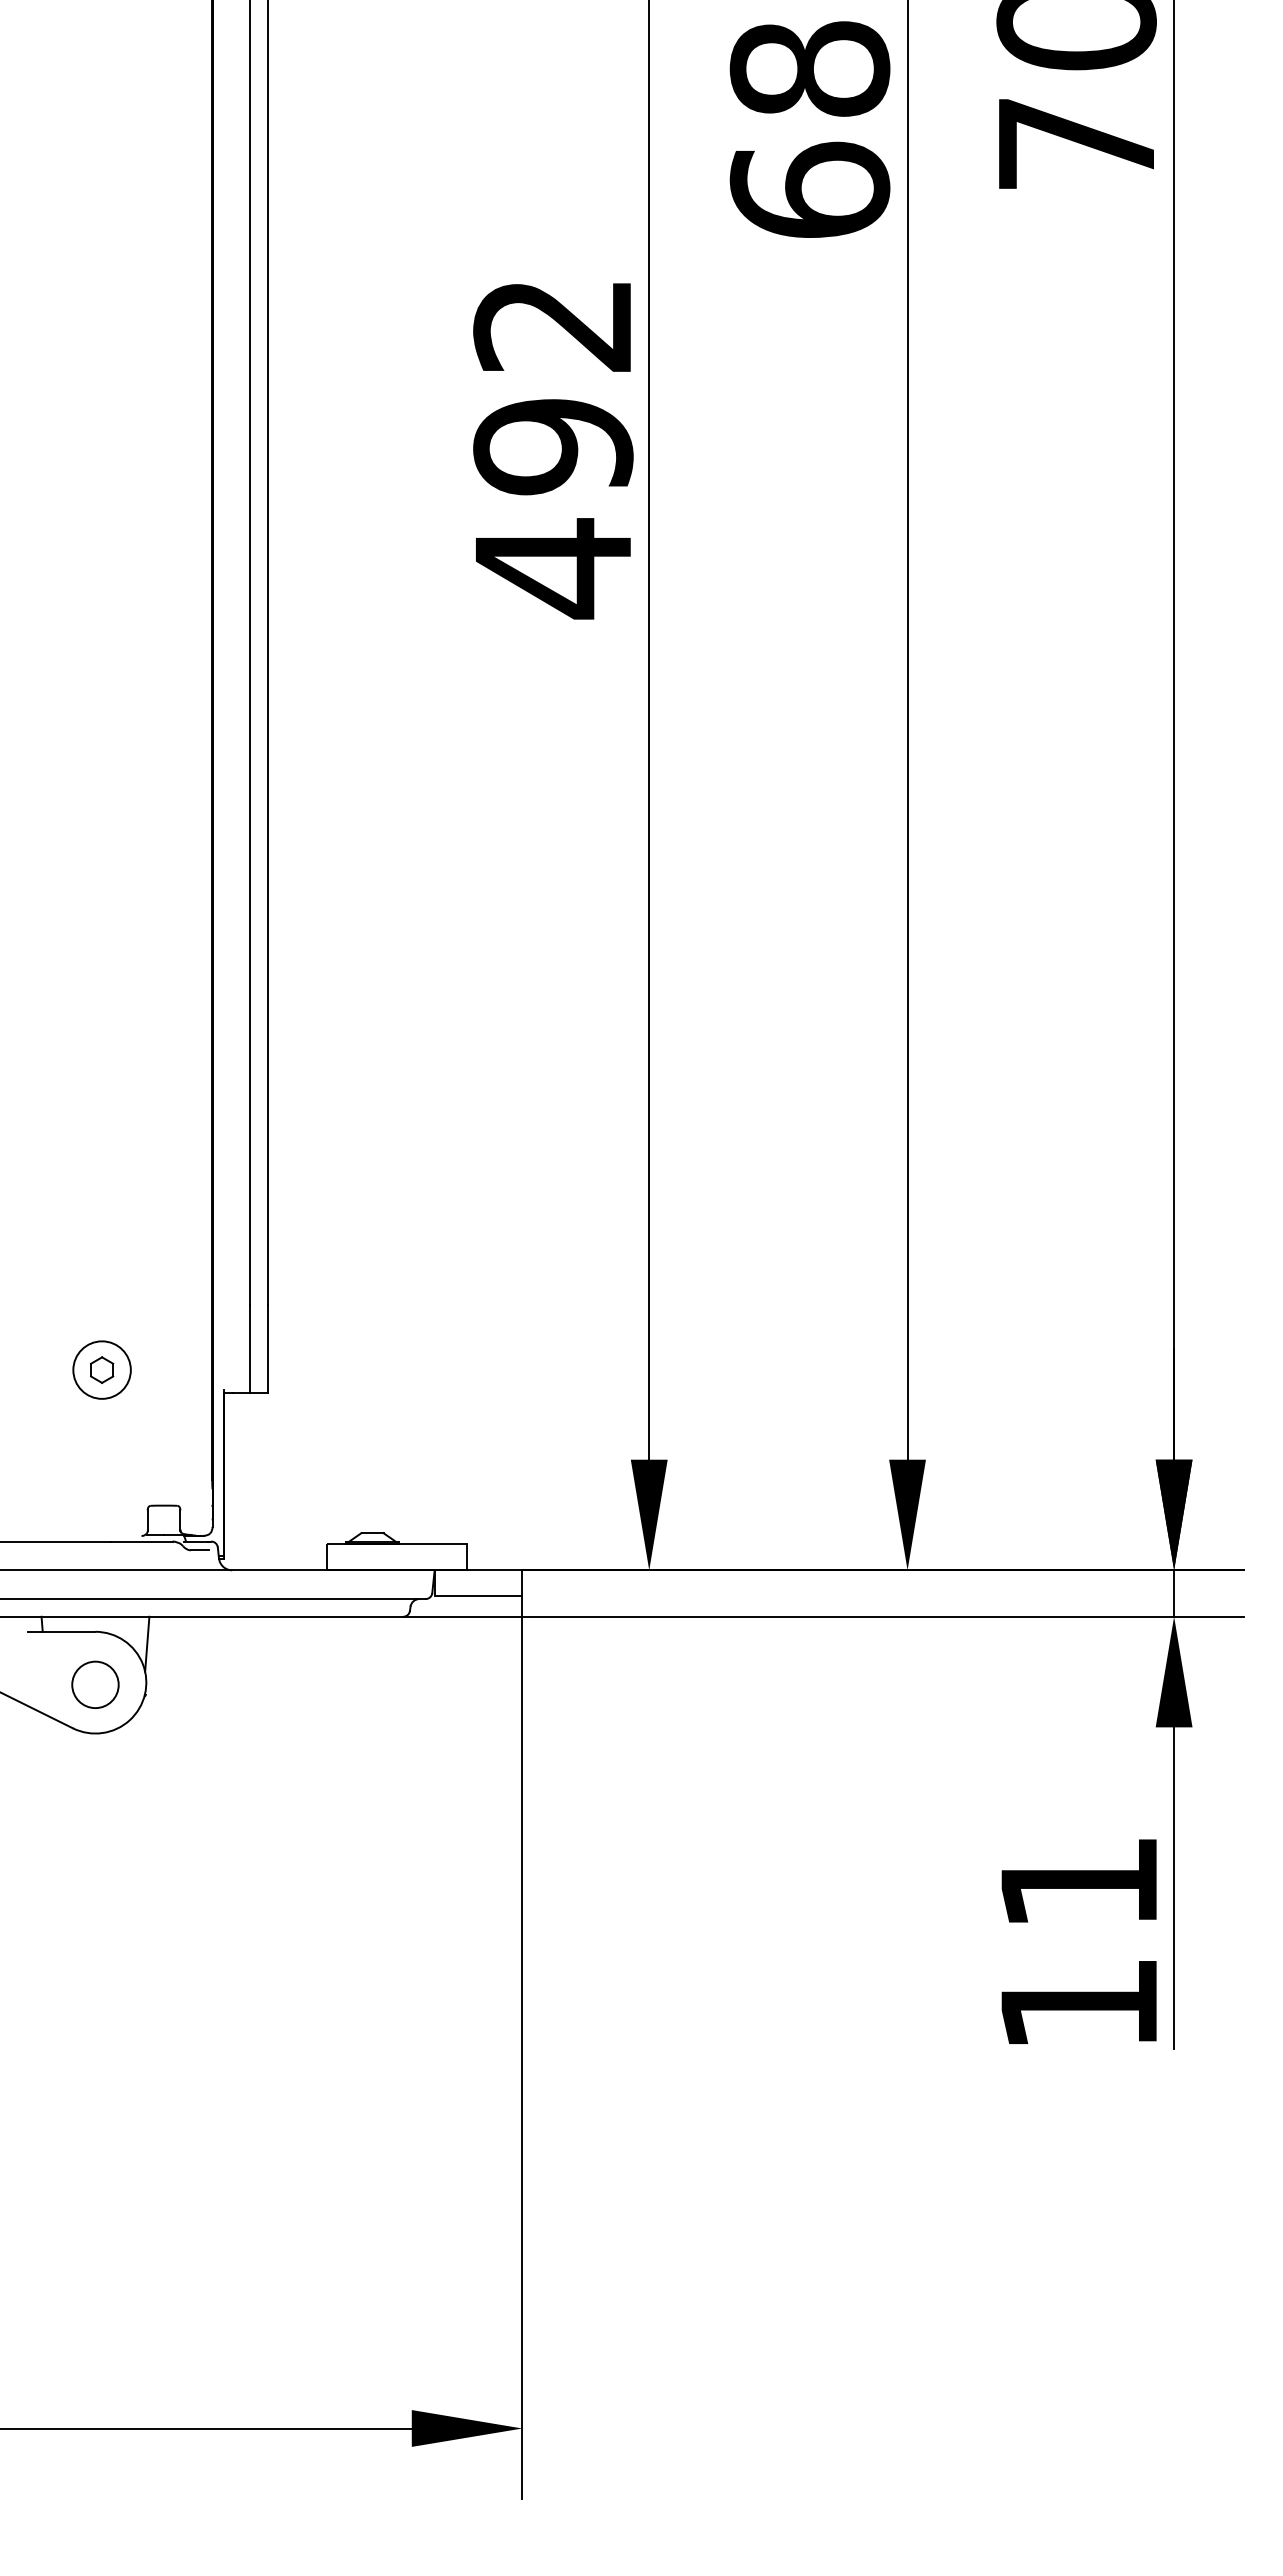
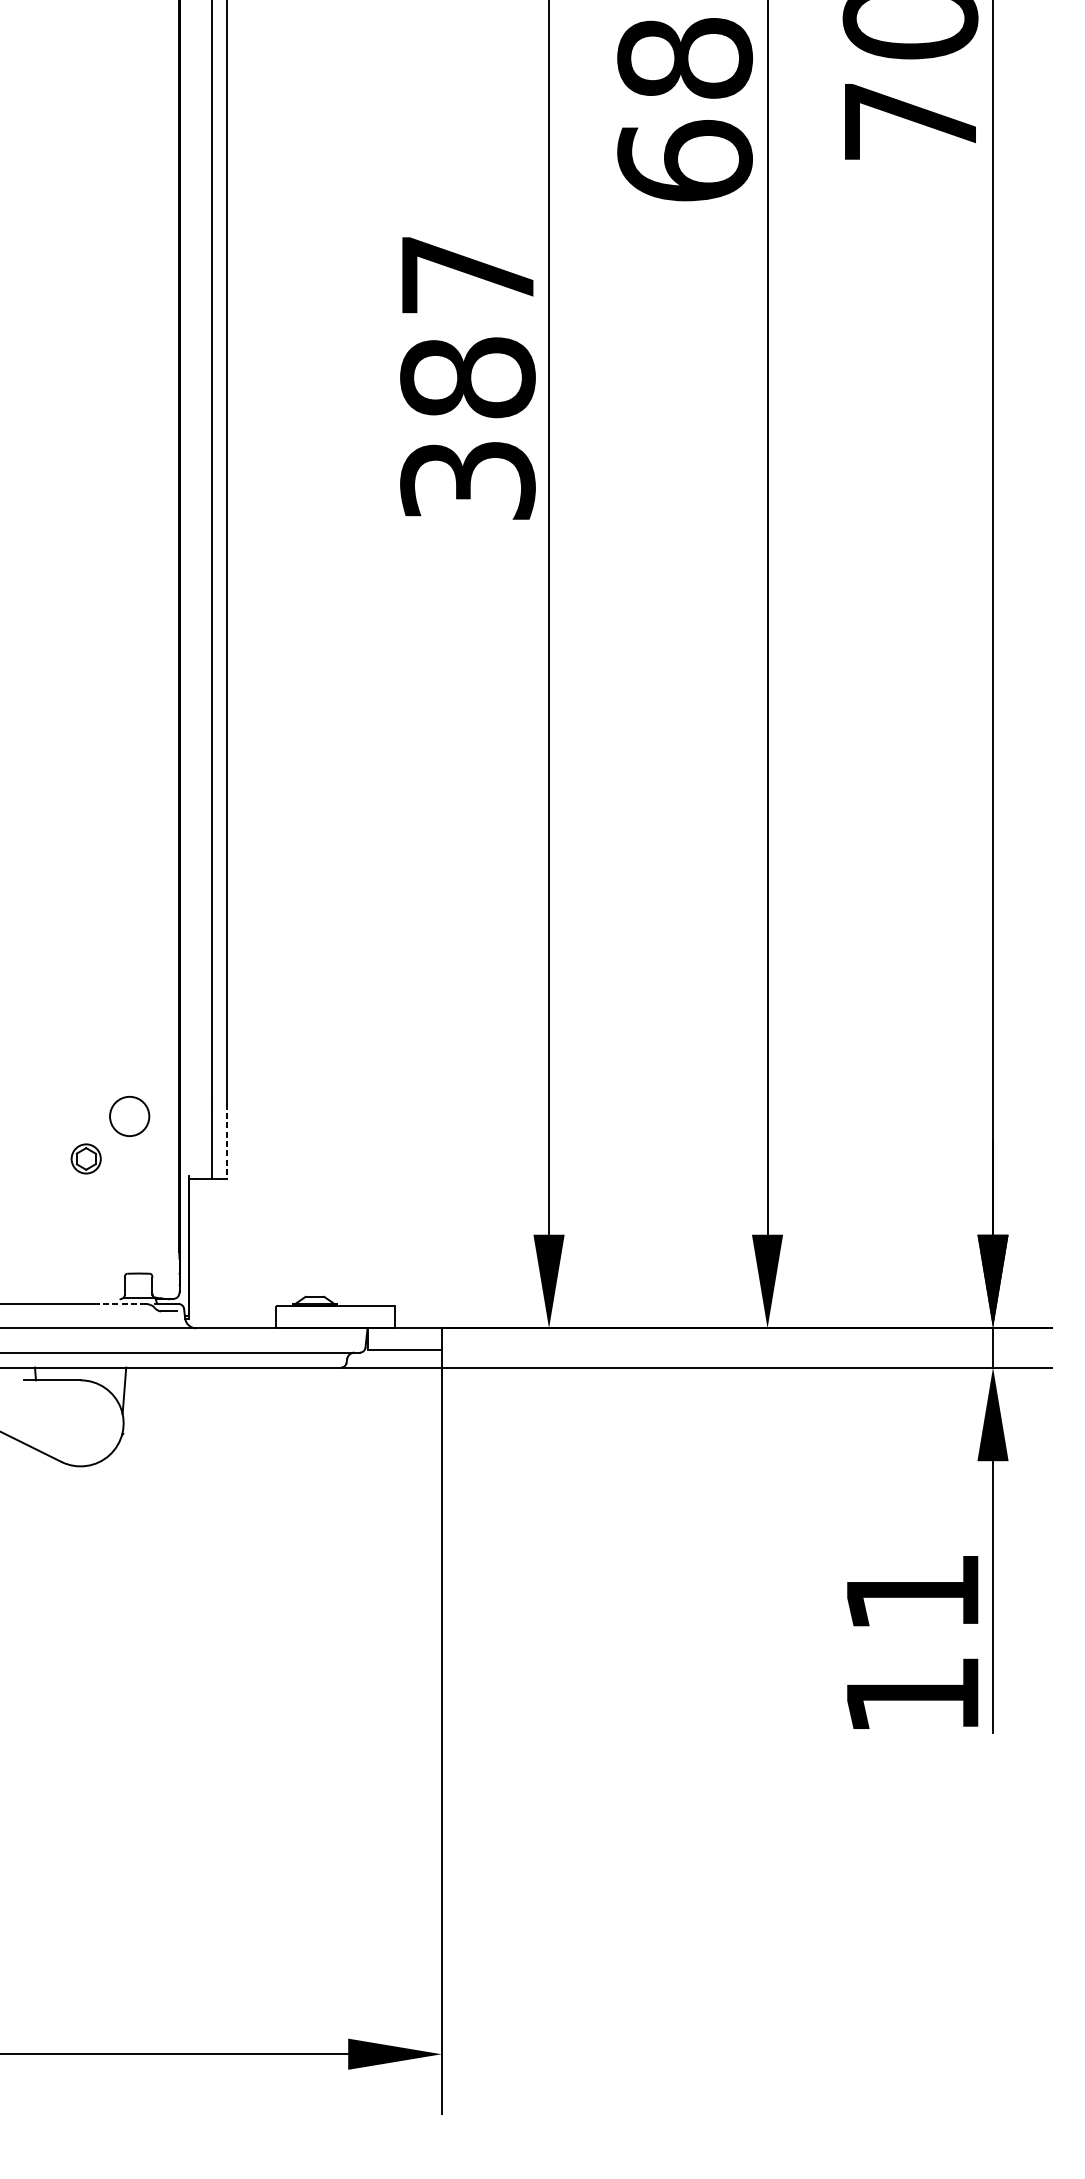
text: (553, 449) -> (468, 380), 492 -> 387
line: (268, 1349) -> (226, 1141), solid -> dashed
circle: (101, 1369) -> (85, 1158), size x0.6
line: (141, 1541) -> (119, 1303), solid -> dashed
circle: (95, 1684) -> (129, 1116), moved

